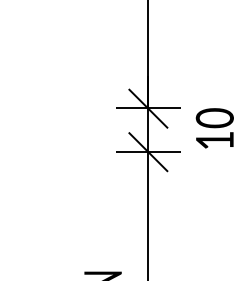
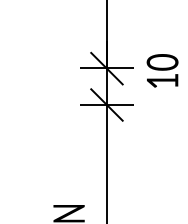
text: (214, 128) -> (162, 71), moved

